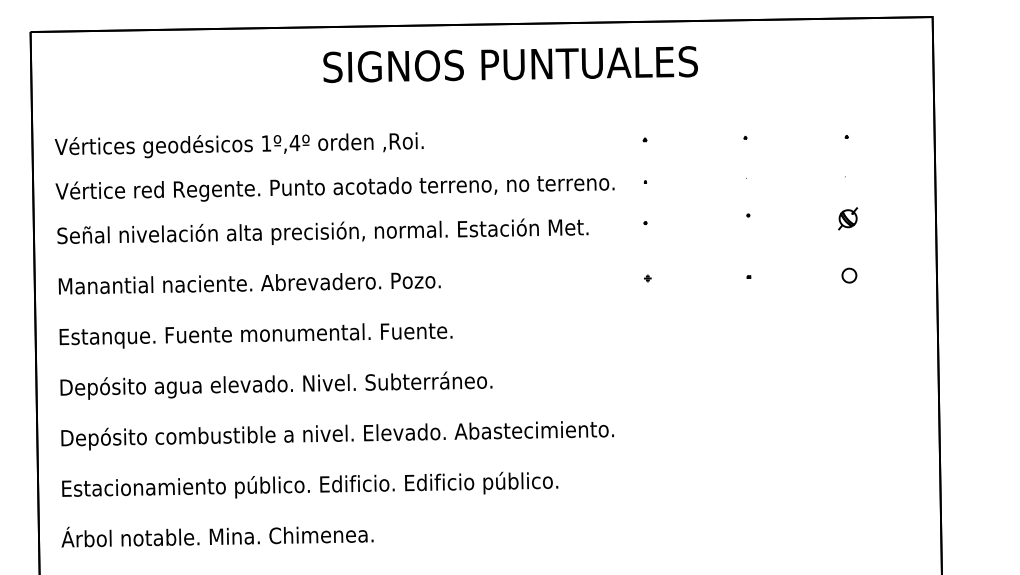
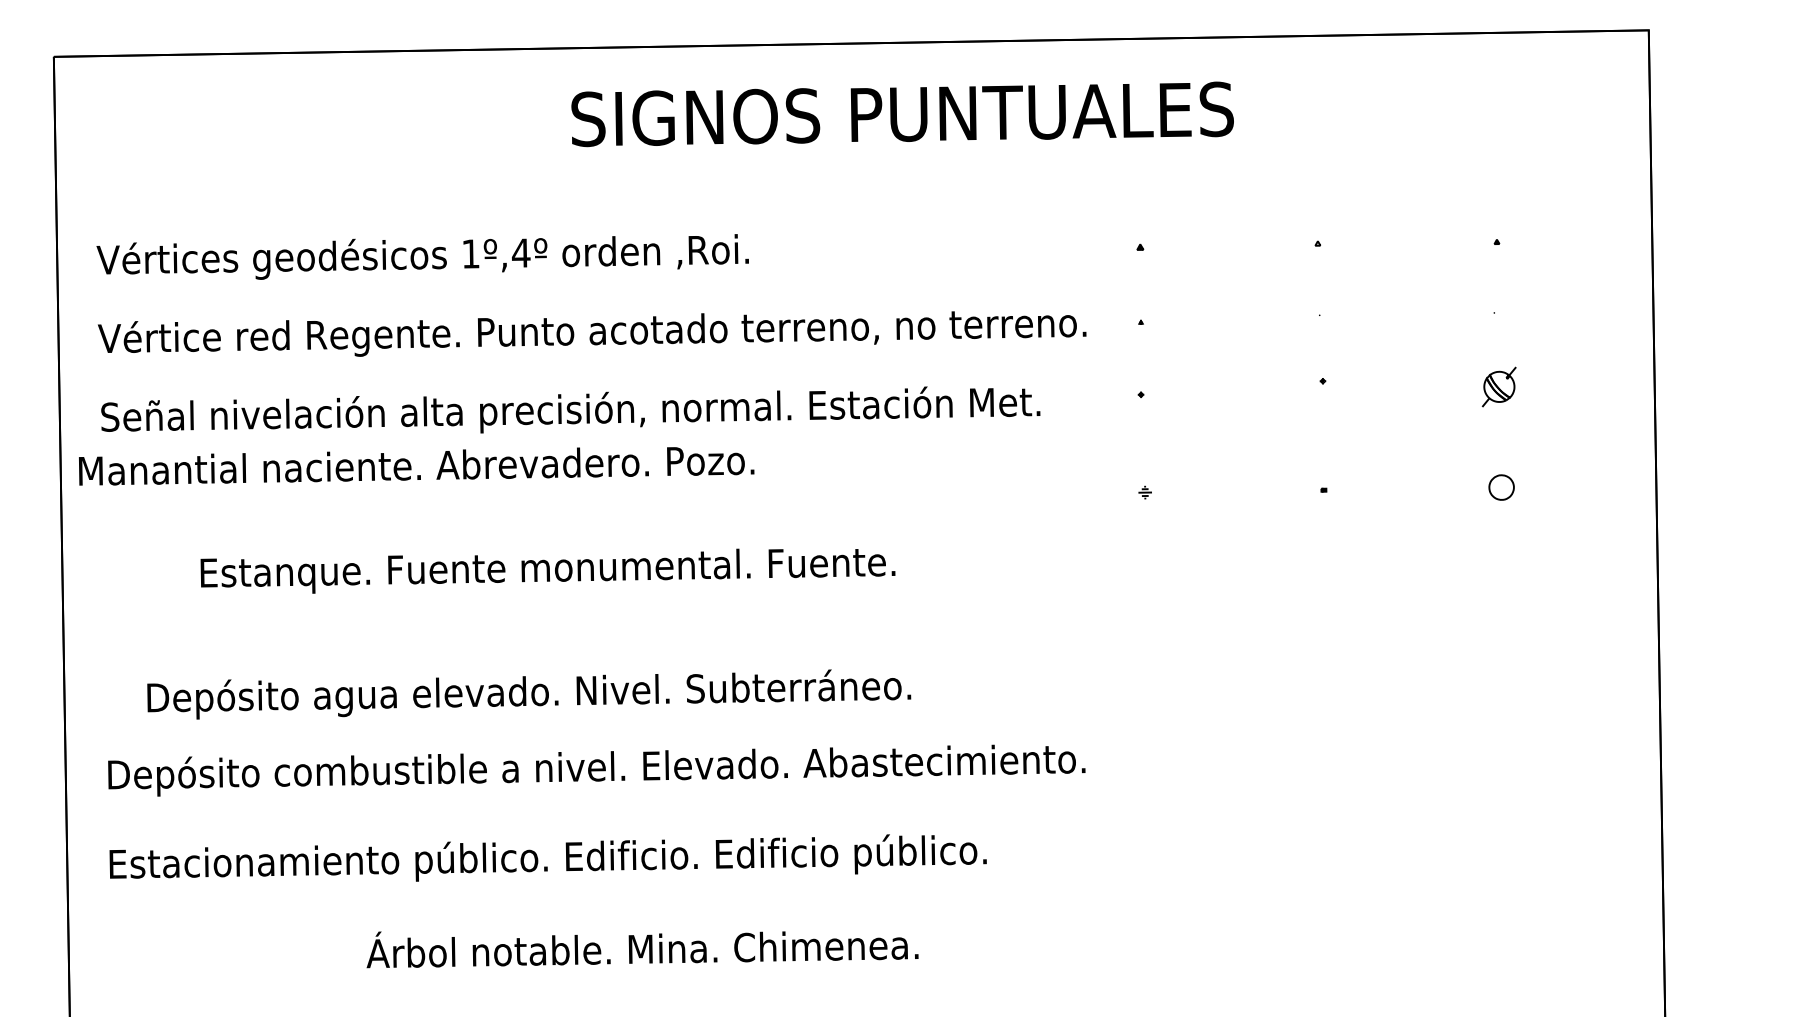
text: (249, 283) -> (416, 466), moved
text: (255, 335) -> (546, 570), moved
text: (276, 385) -> (529, 694), moved
text: (217, 536) -> (642, 948), moved

